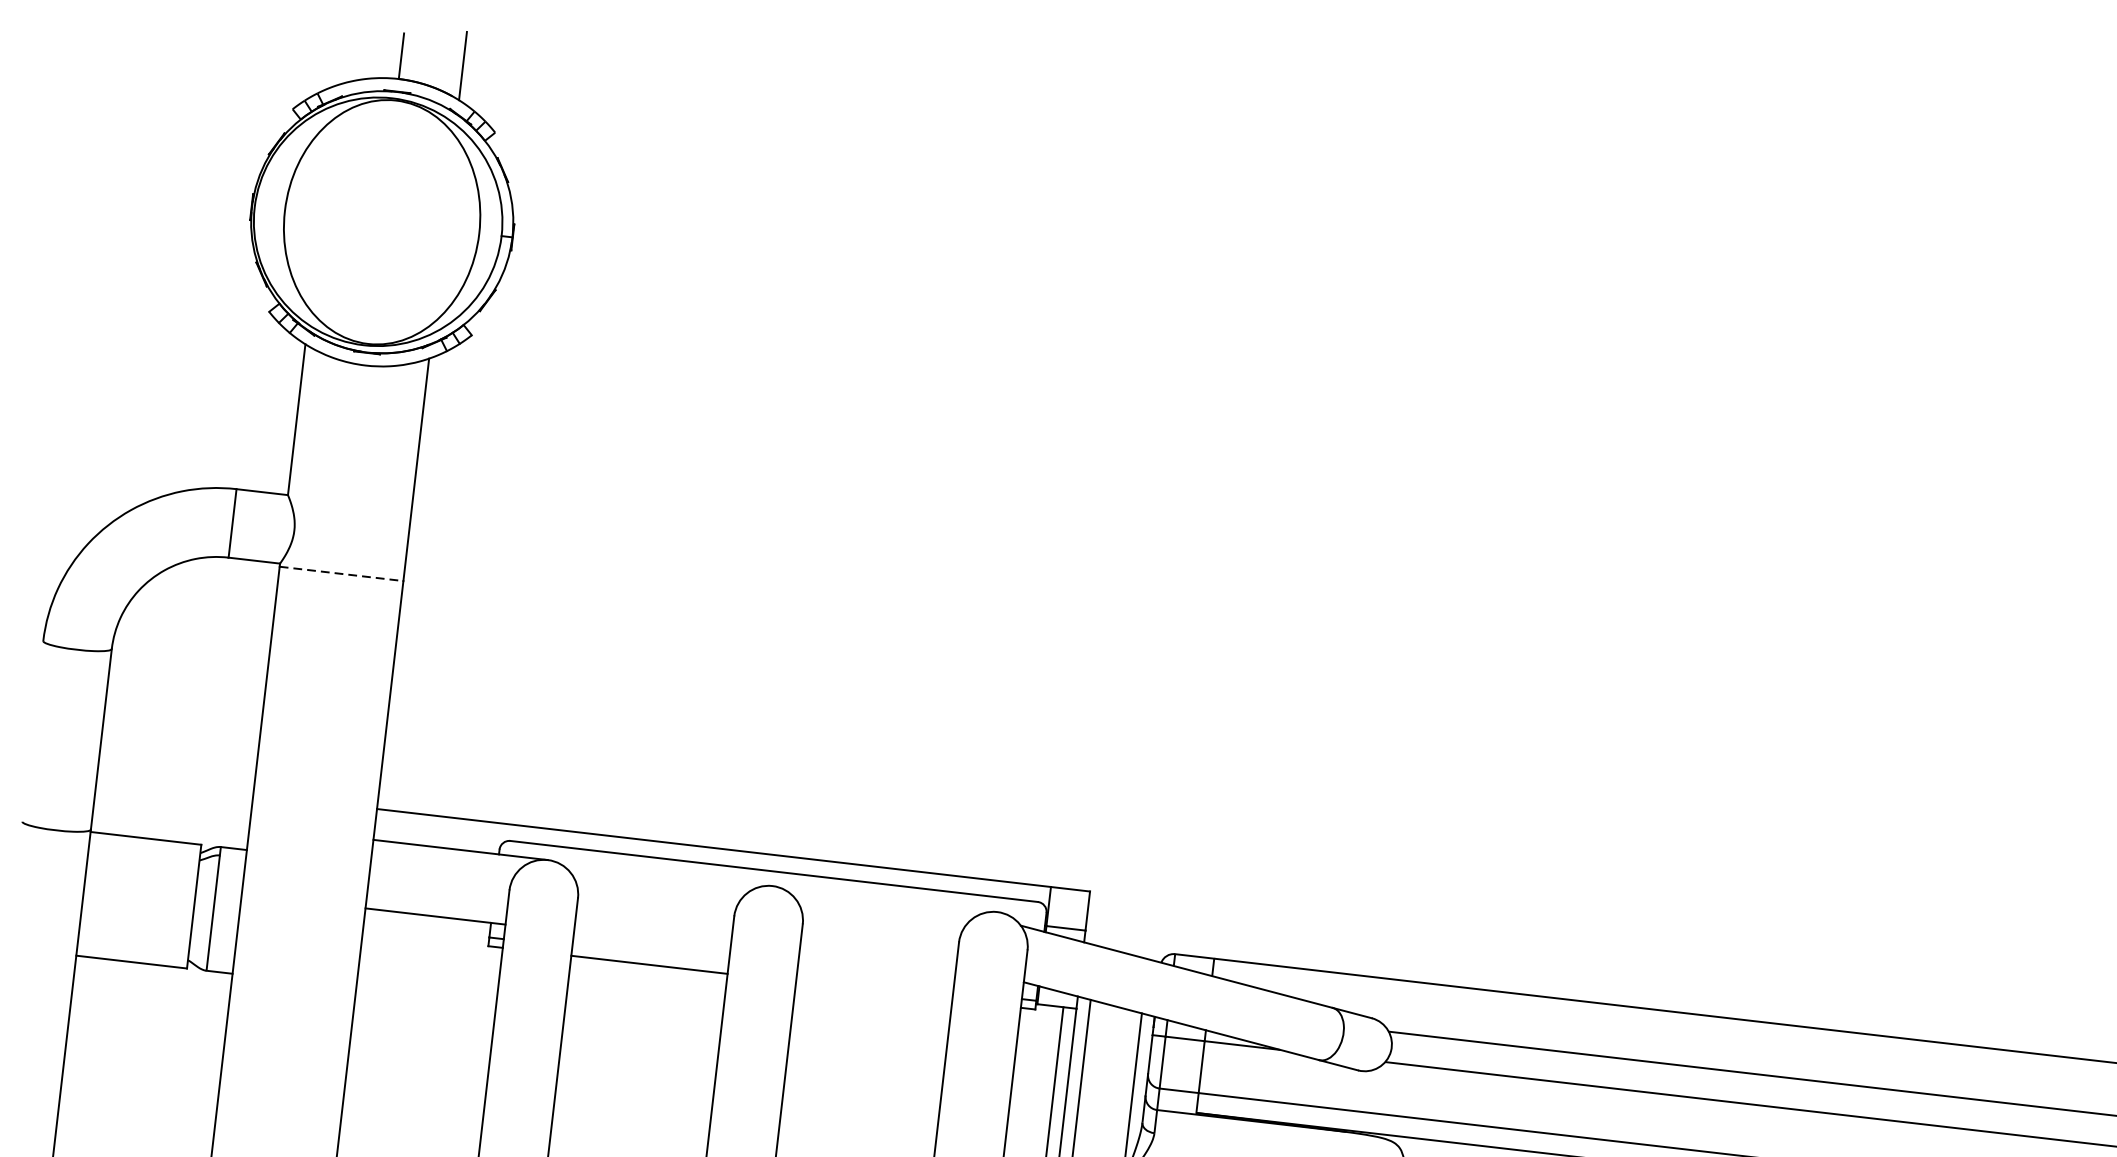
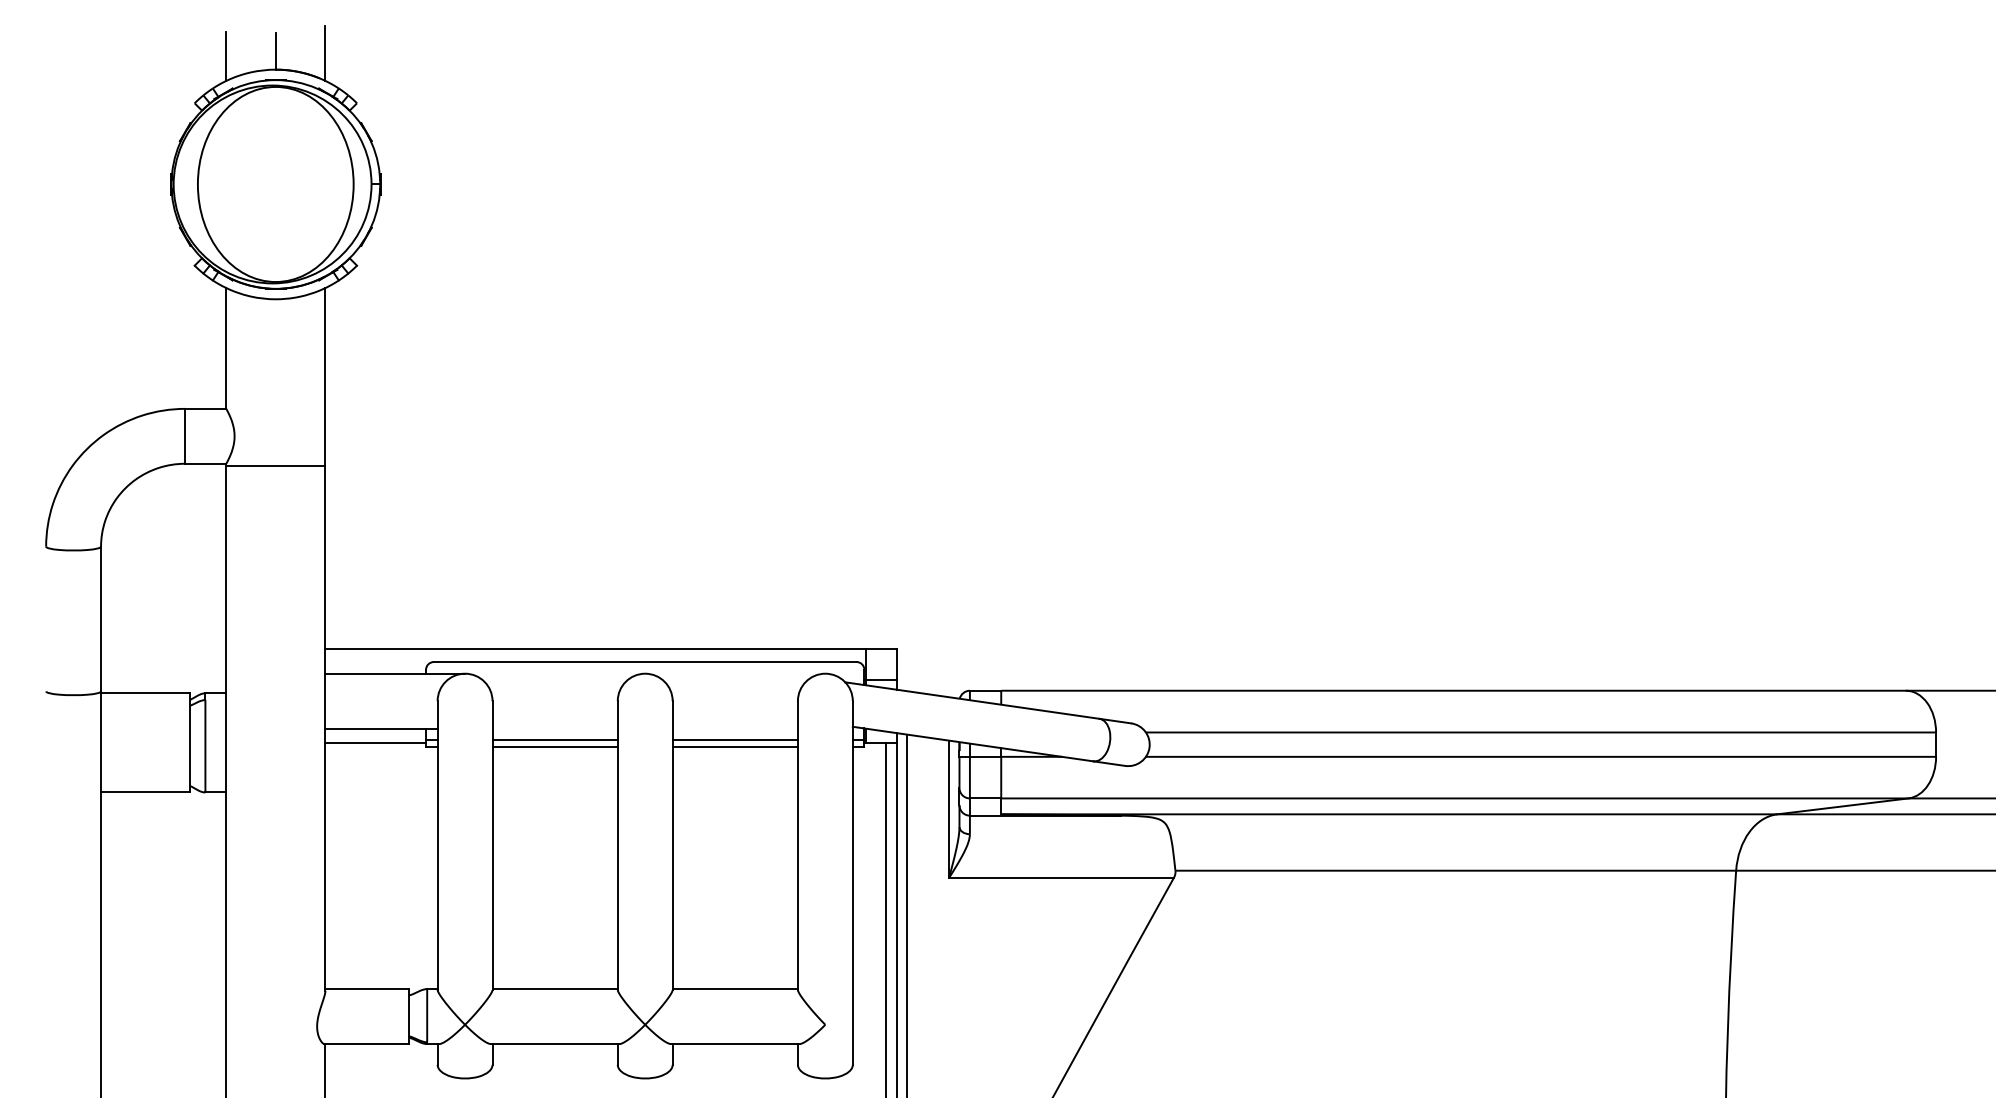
line: (339, 55) -> (226, 56), added
line: (341, 574) -> (275, 466), dashed -> solid
line: (426, 932) -> (375, 742), added
line: (649, 956) -> (554, 740), added
line: (874, 982) -> (734, 740), added
line: (873, 991) -> (734, 747), added

